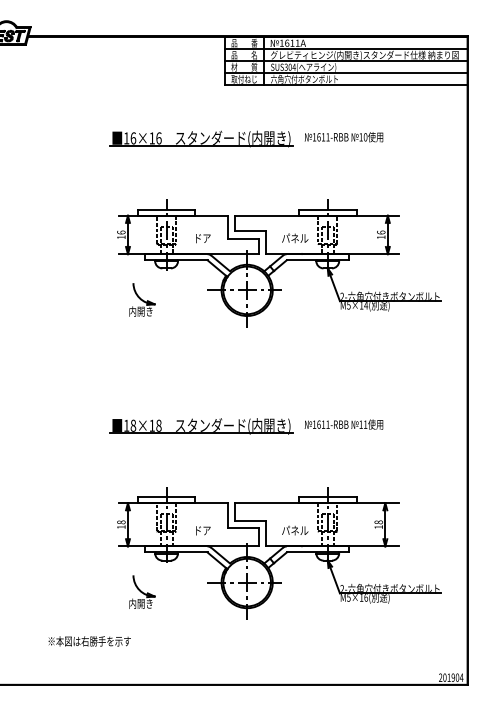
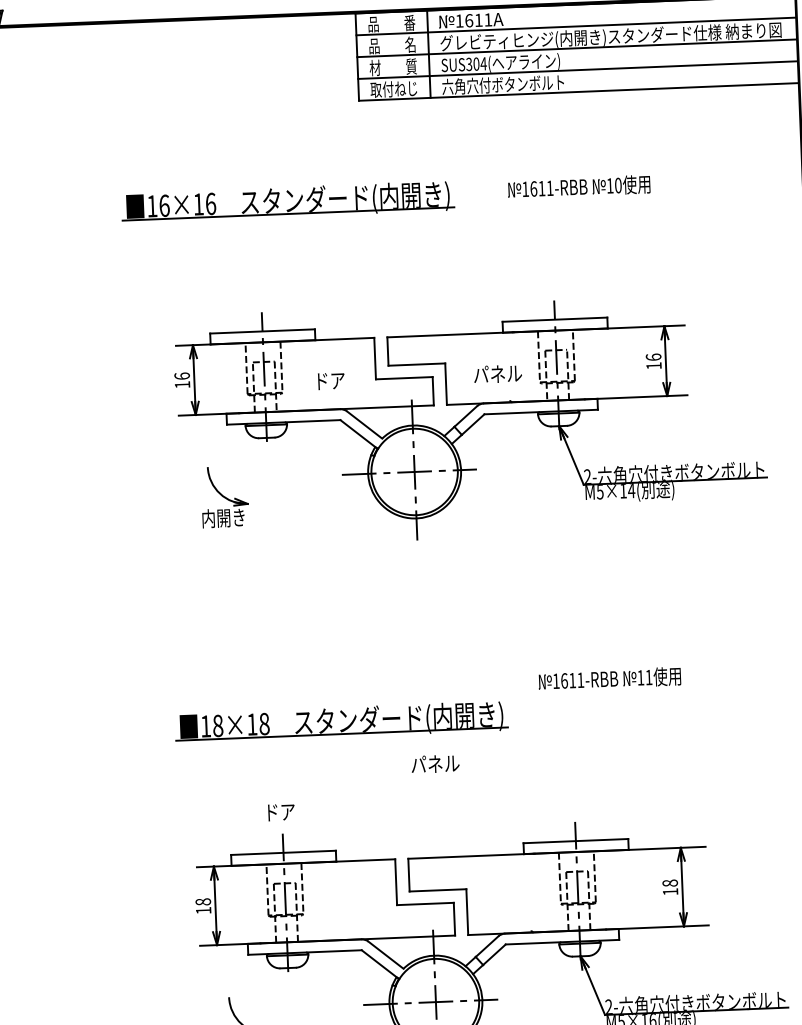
part: (201, 138) -> (288, 201), moved
text: (343, 424) -> (608, 678), moved
text: (203, 530) -> (281, 811), moved
text: (295, 530) -> (436, 763), moved

